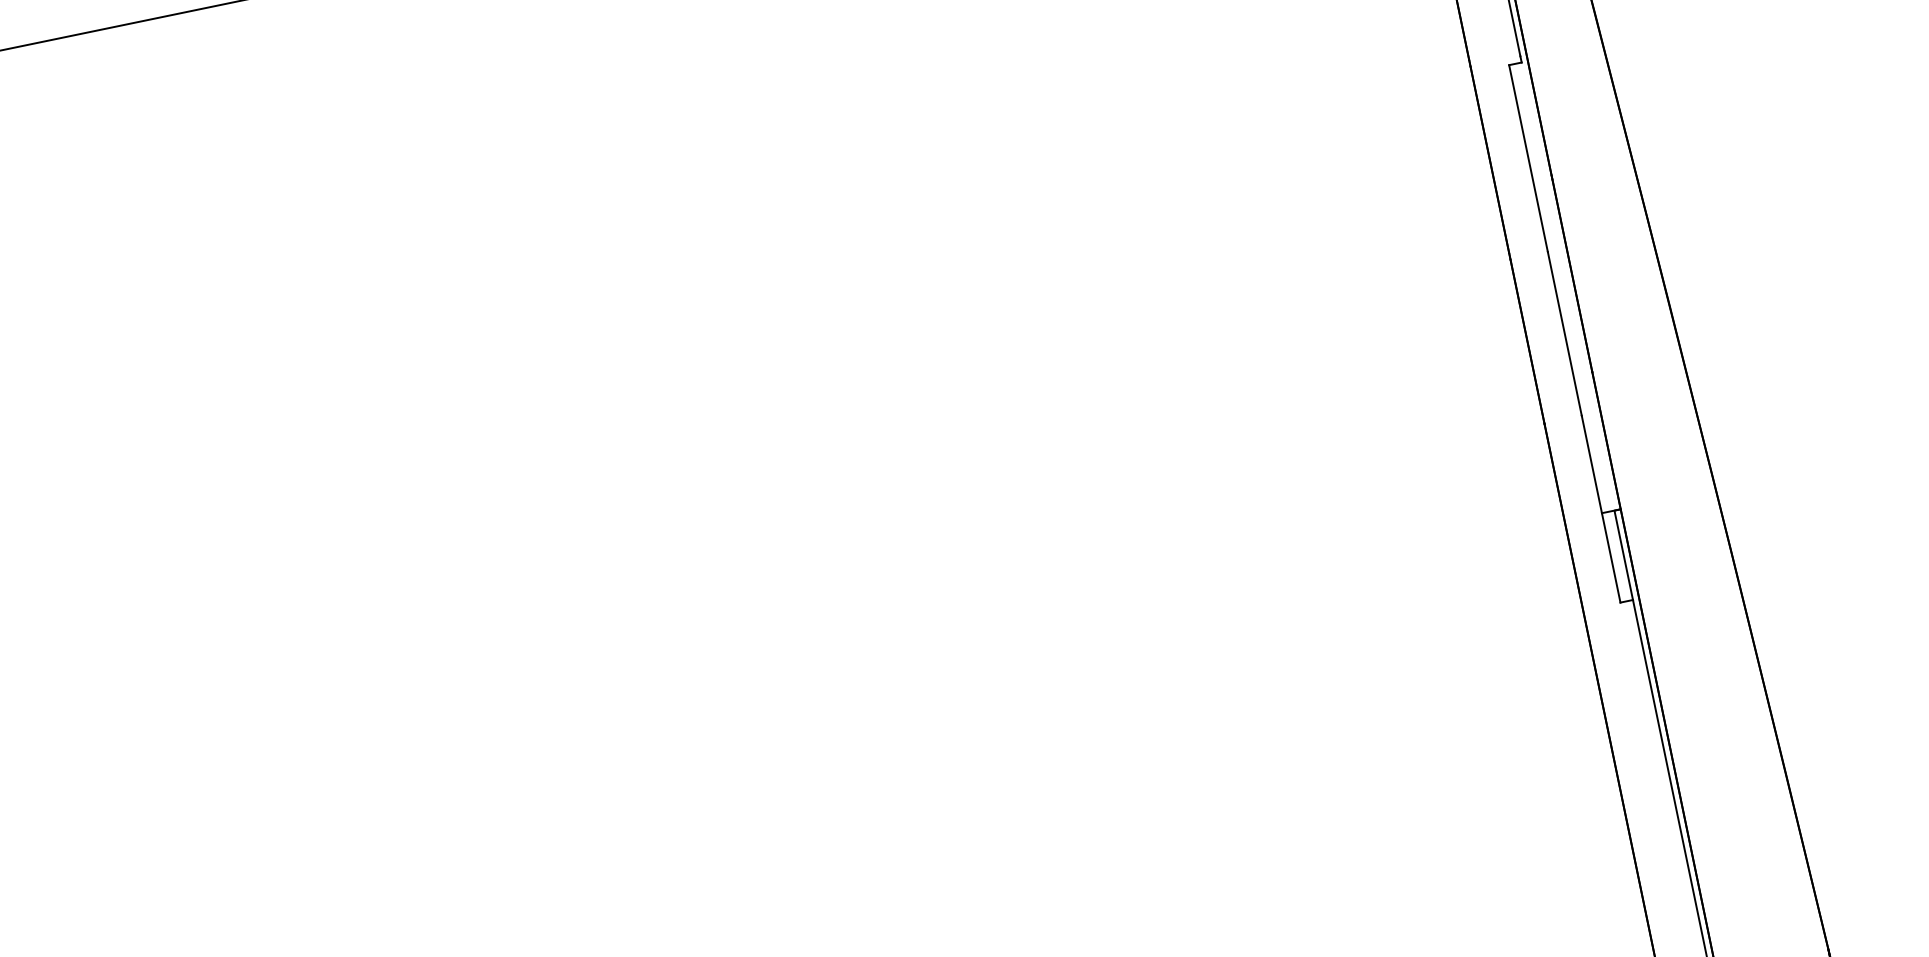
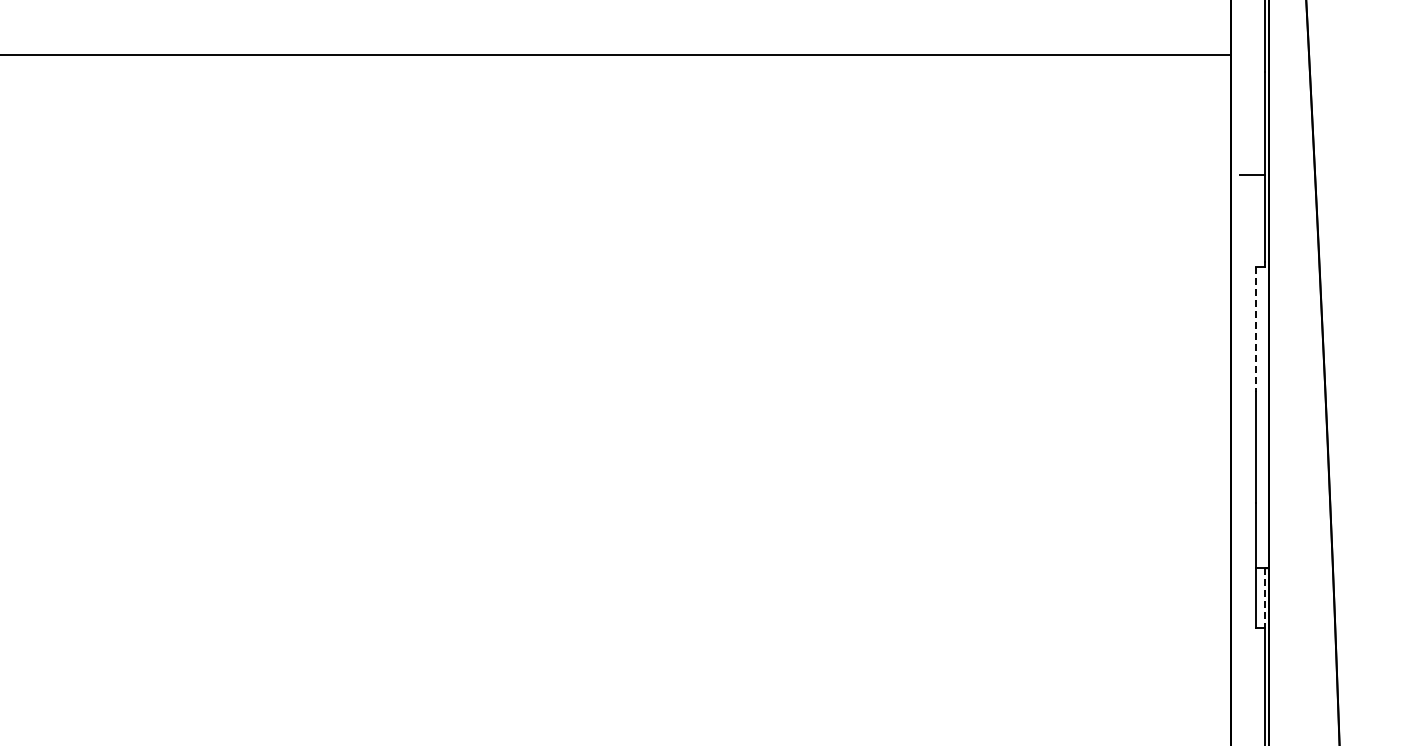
line: (1528, 158) -> (1256, 329), solid -> dashed
line: (1623, 555) -> (1264, 598), solid -> dashed

